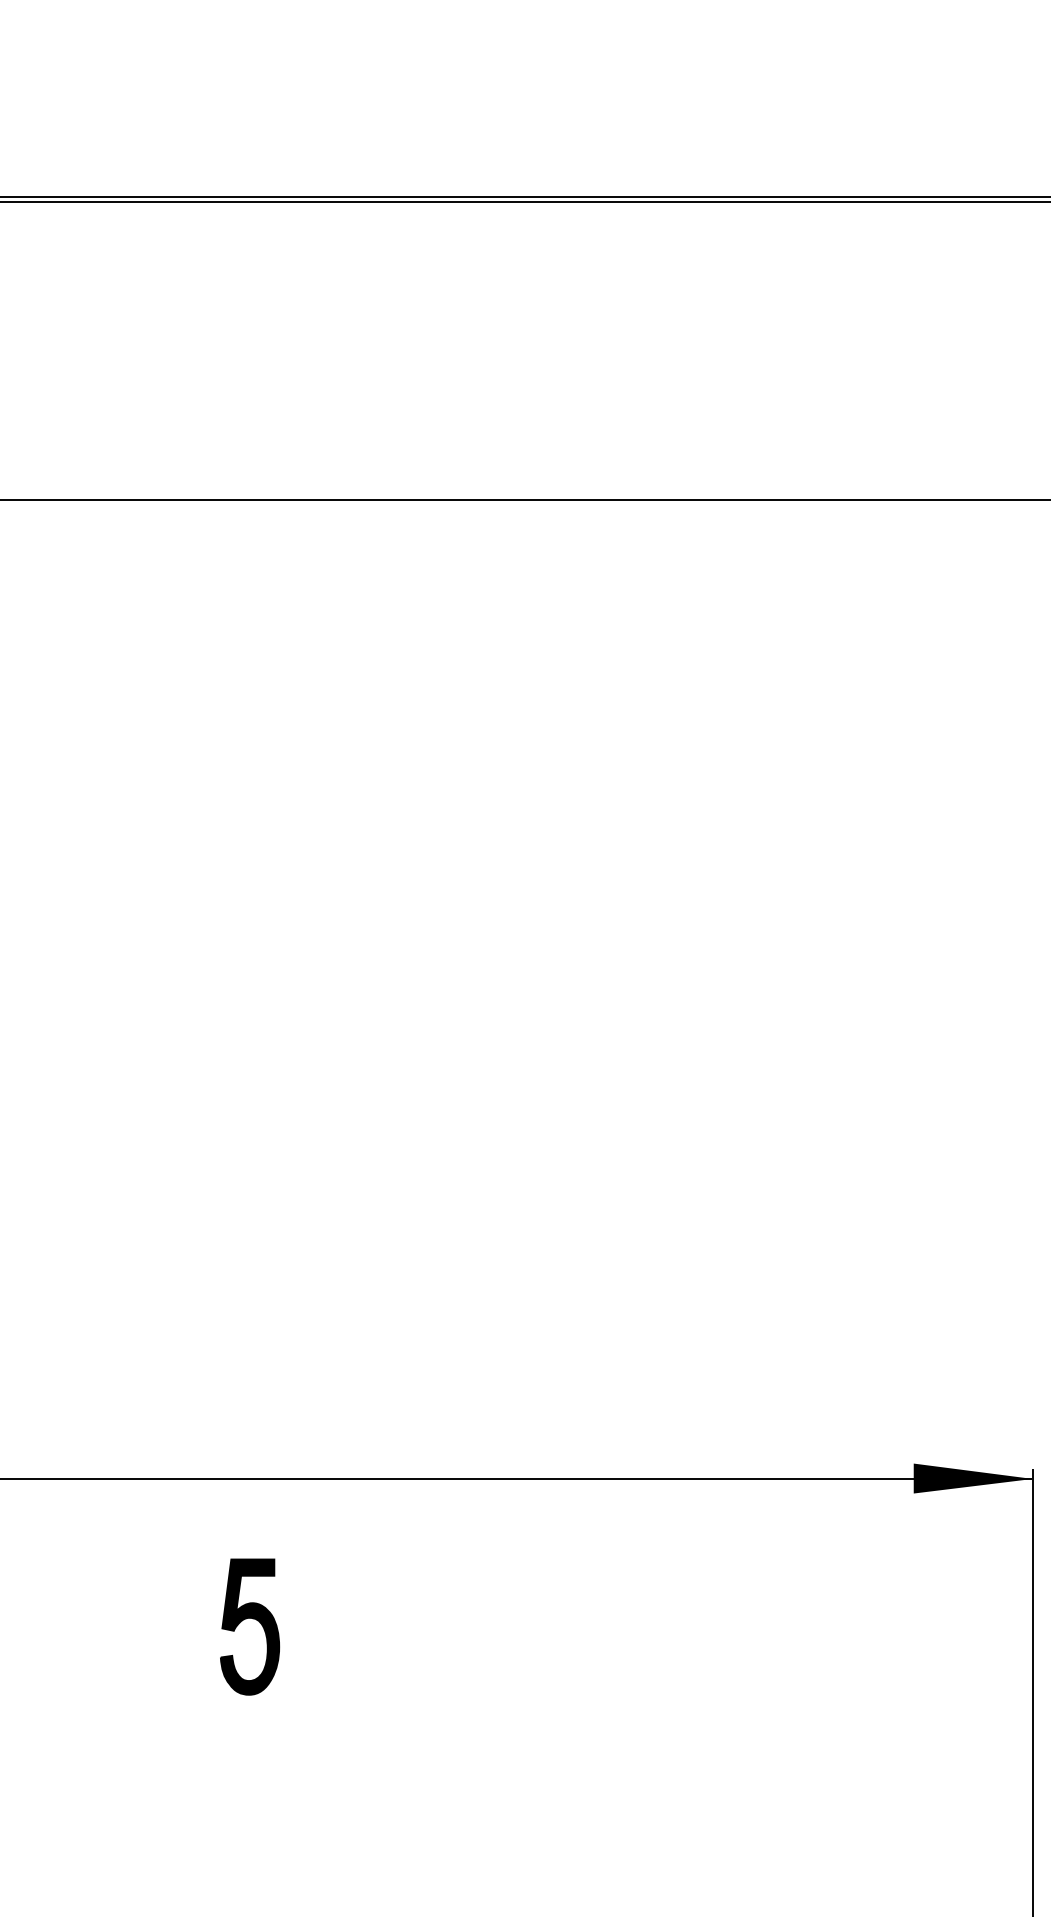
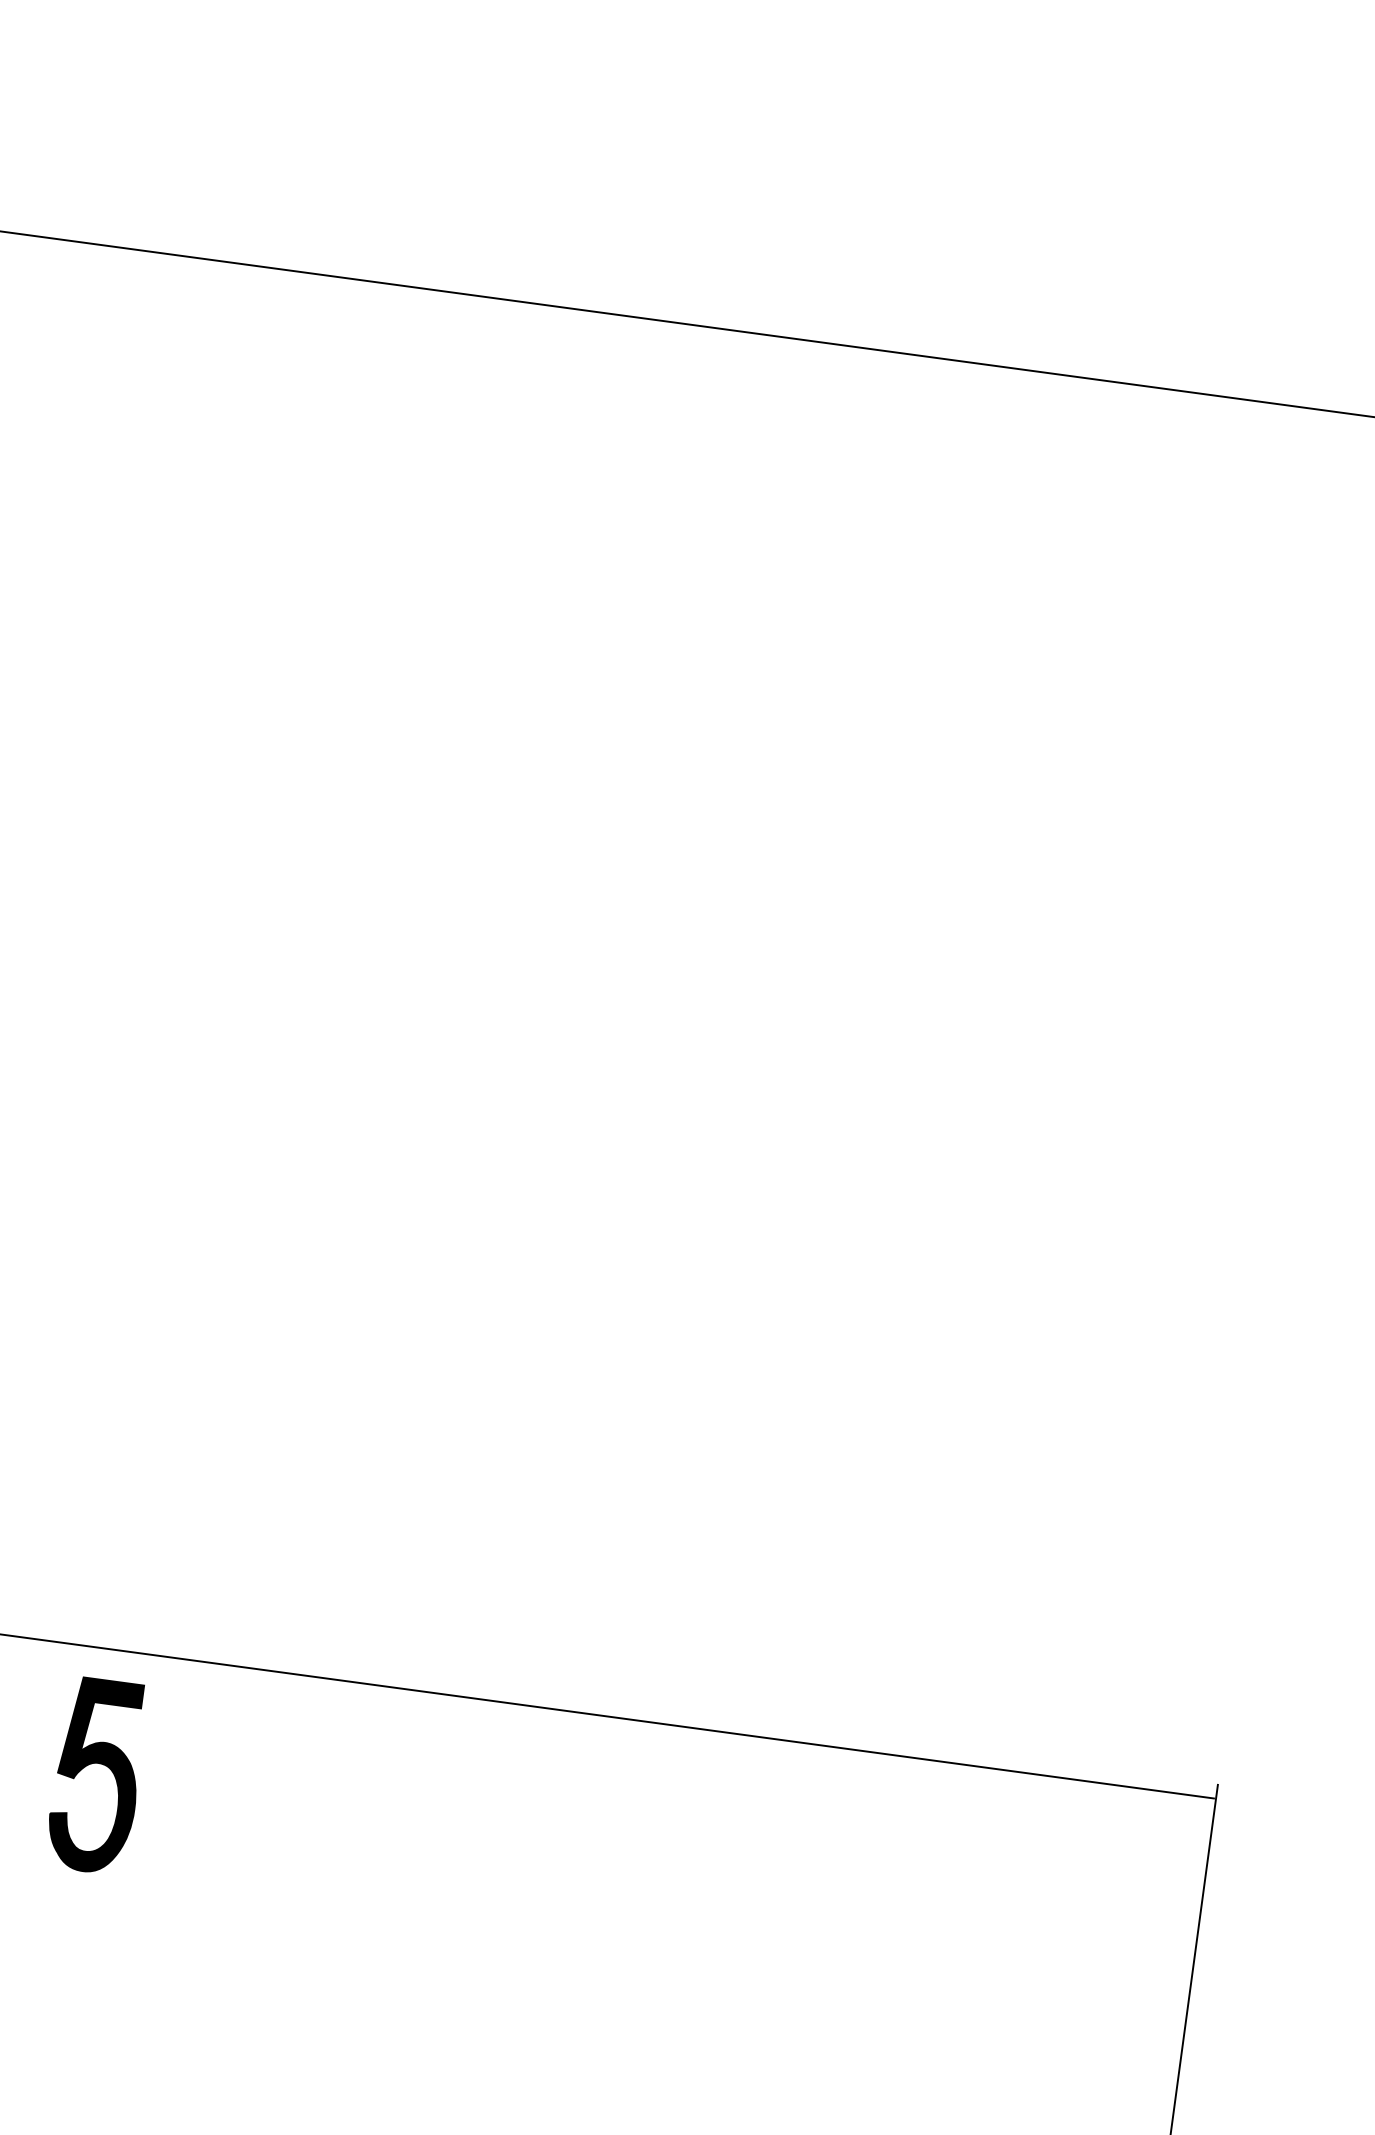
fill: (972, 1478) -> (1130, 1786), removed
part: (253, 1619) -> (103, 1766), moved

